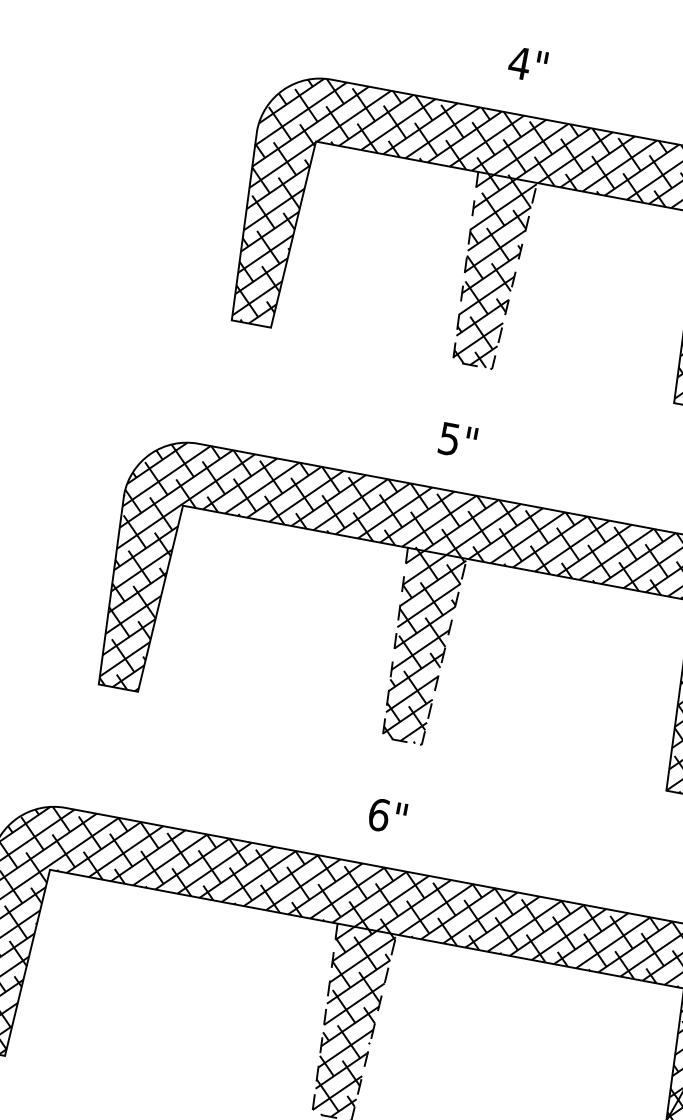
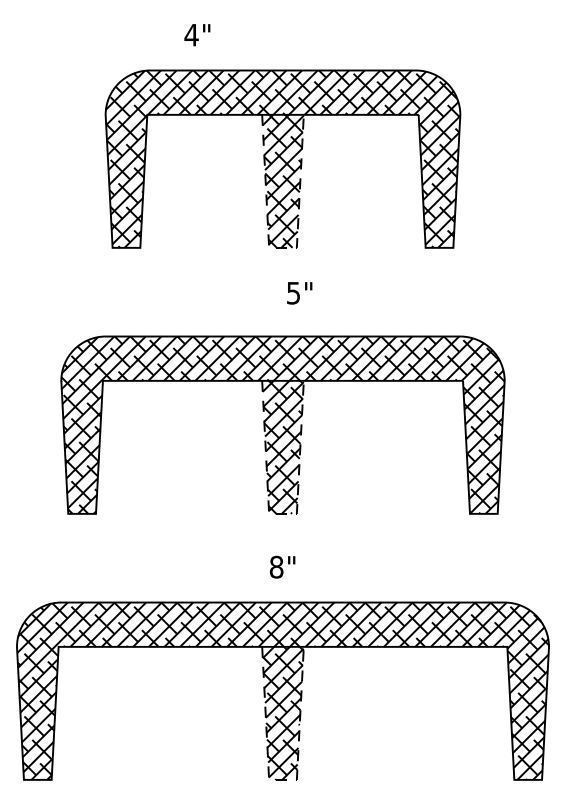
text: (527, 65) -> (197, 35), moved
text: (457, 441) -> (299, 293), moved
text: (379, 813) -> (276, 566), 6" -> 8"

